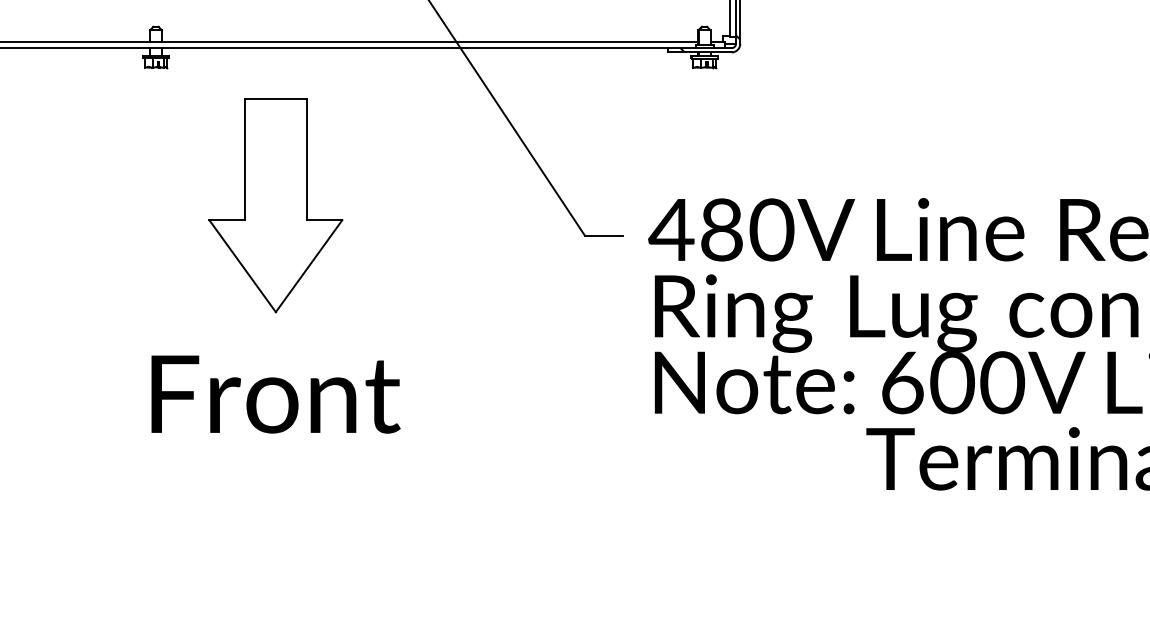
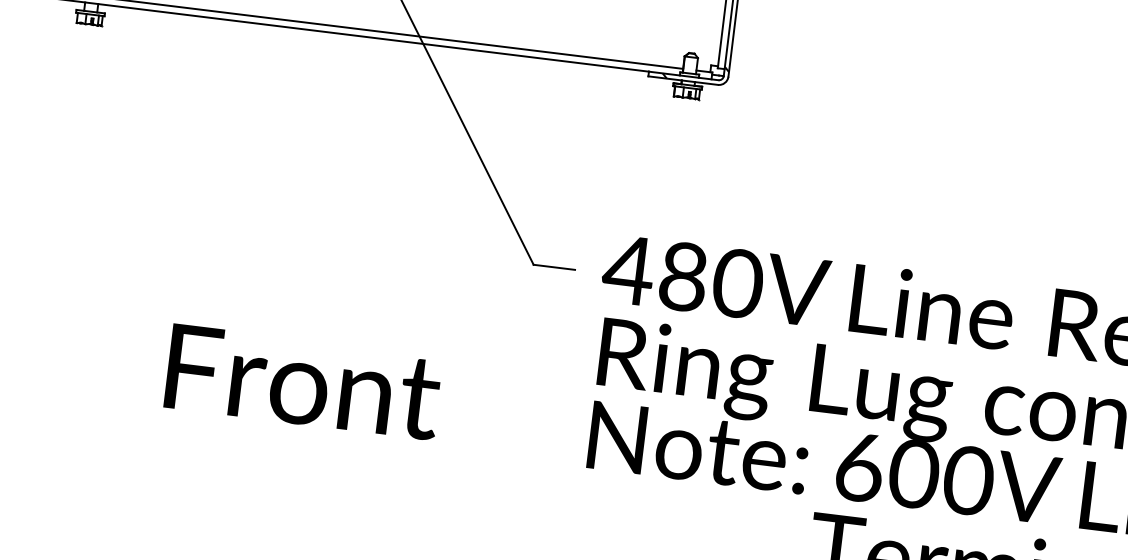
part: (275, 205) -> (200, 190), removed
text: (275, 394) -> (303, 382), moved

